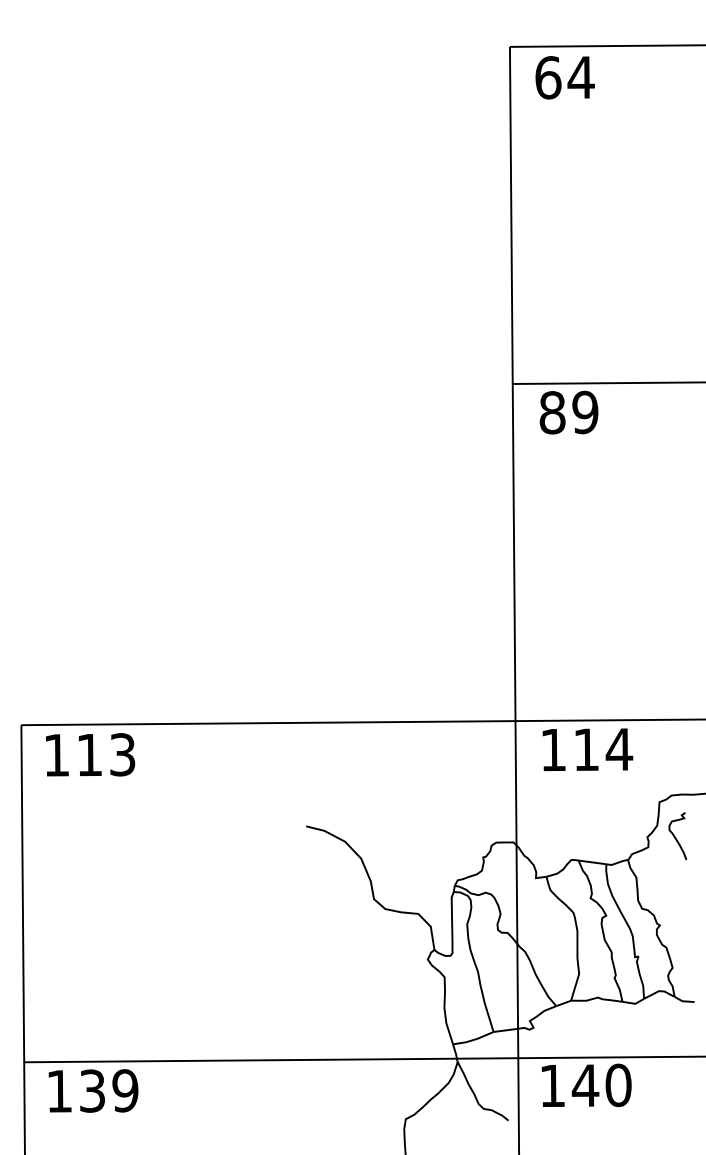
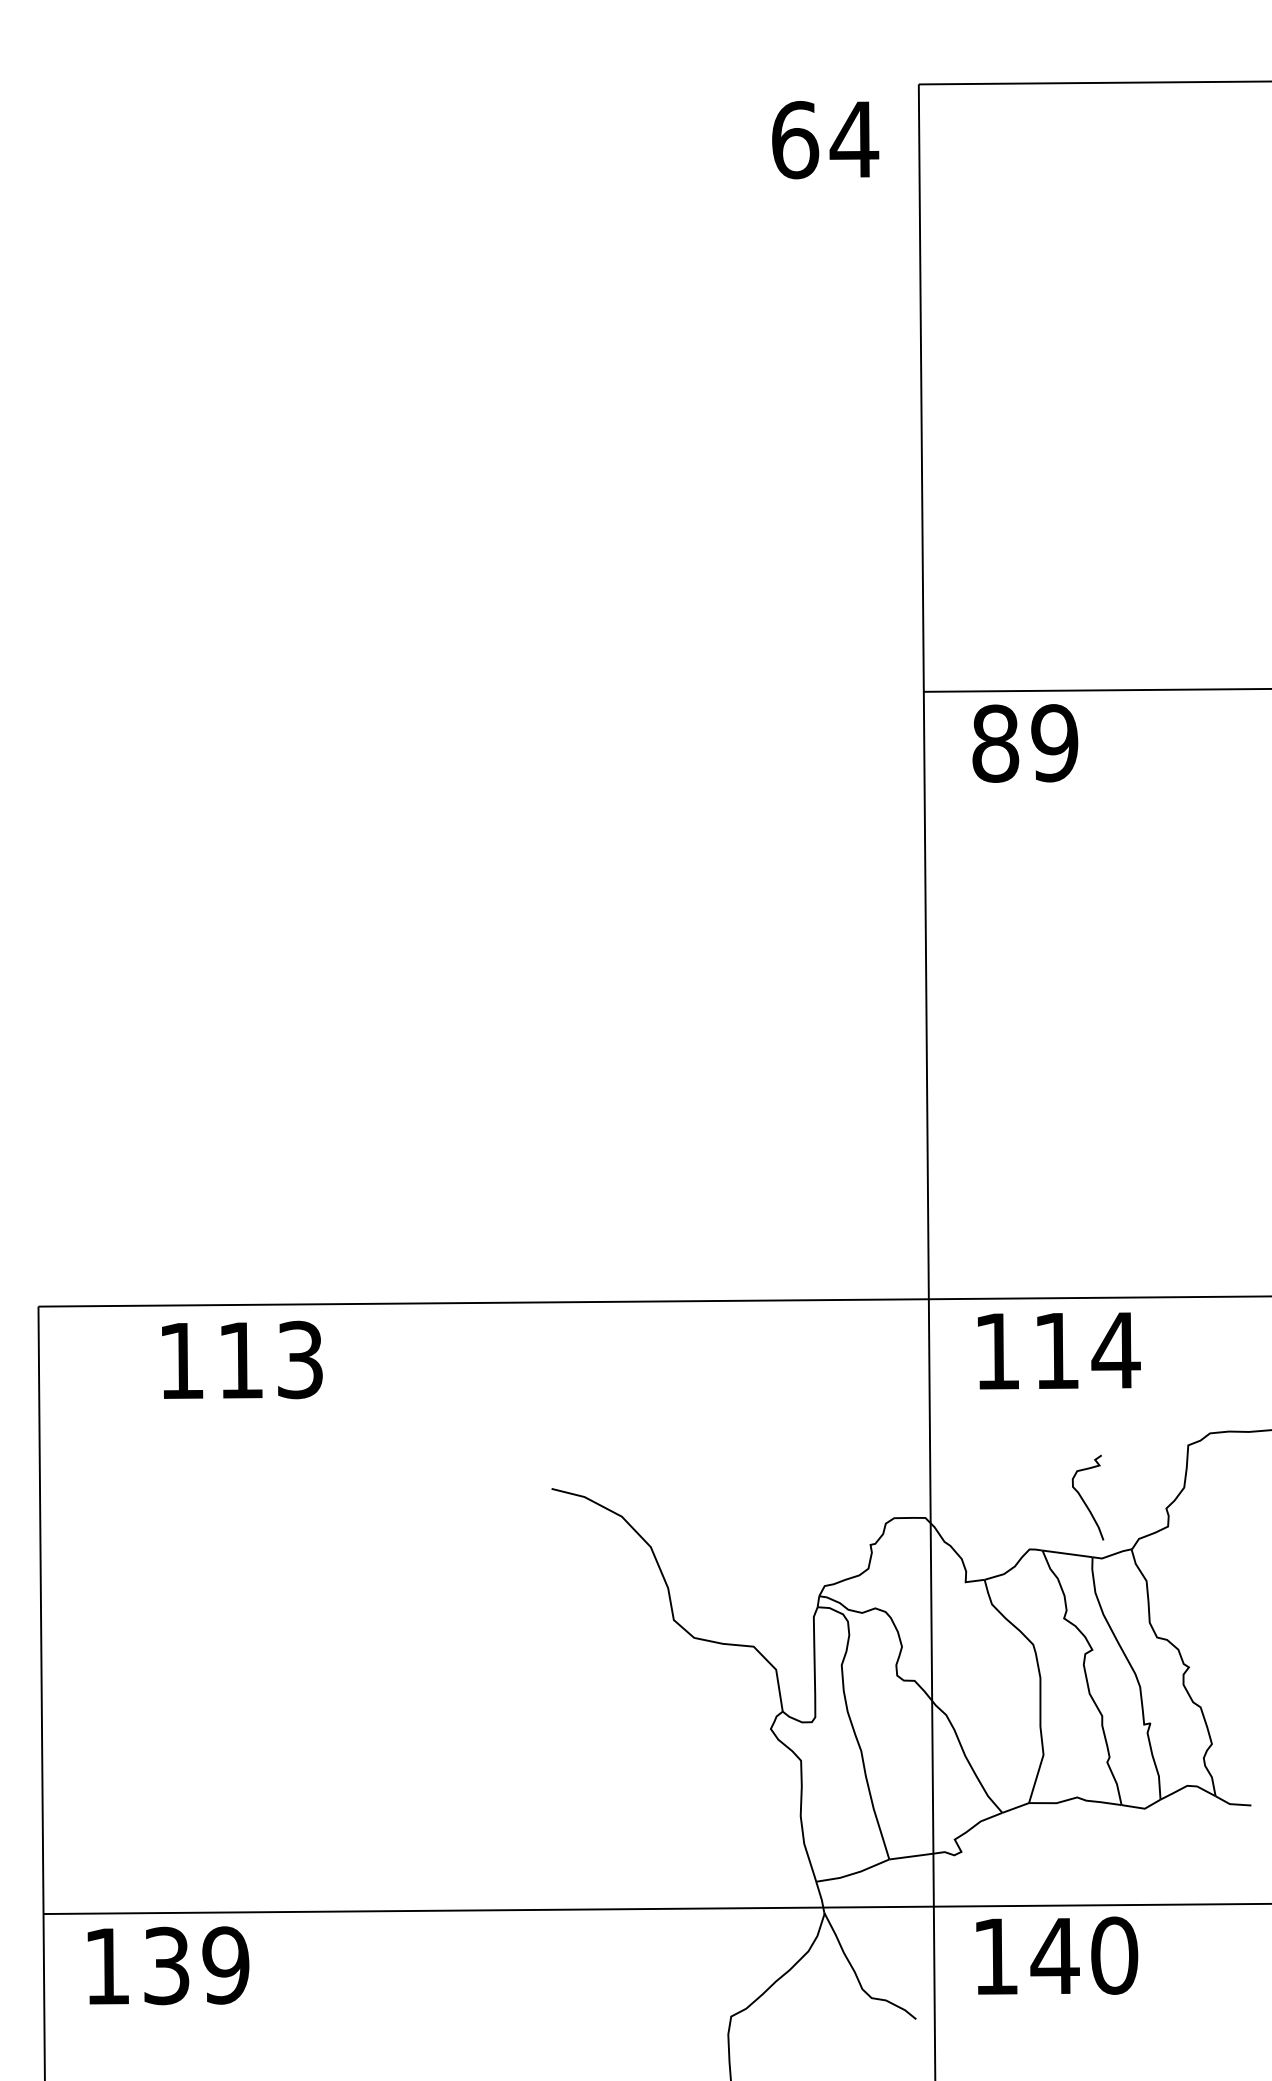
text: (564, 77) -> (824, 139), moved
text: (90, 754) -> (242, 1359), moved
curve: (675, 836) -> (1083, 1498), moved

